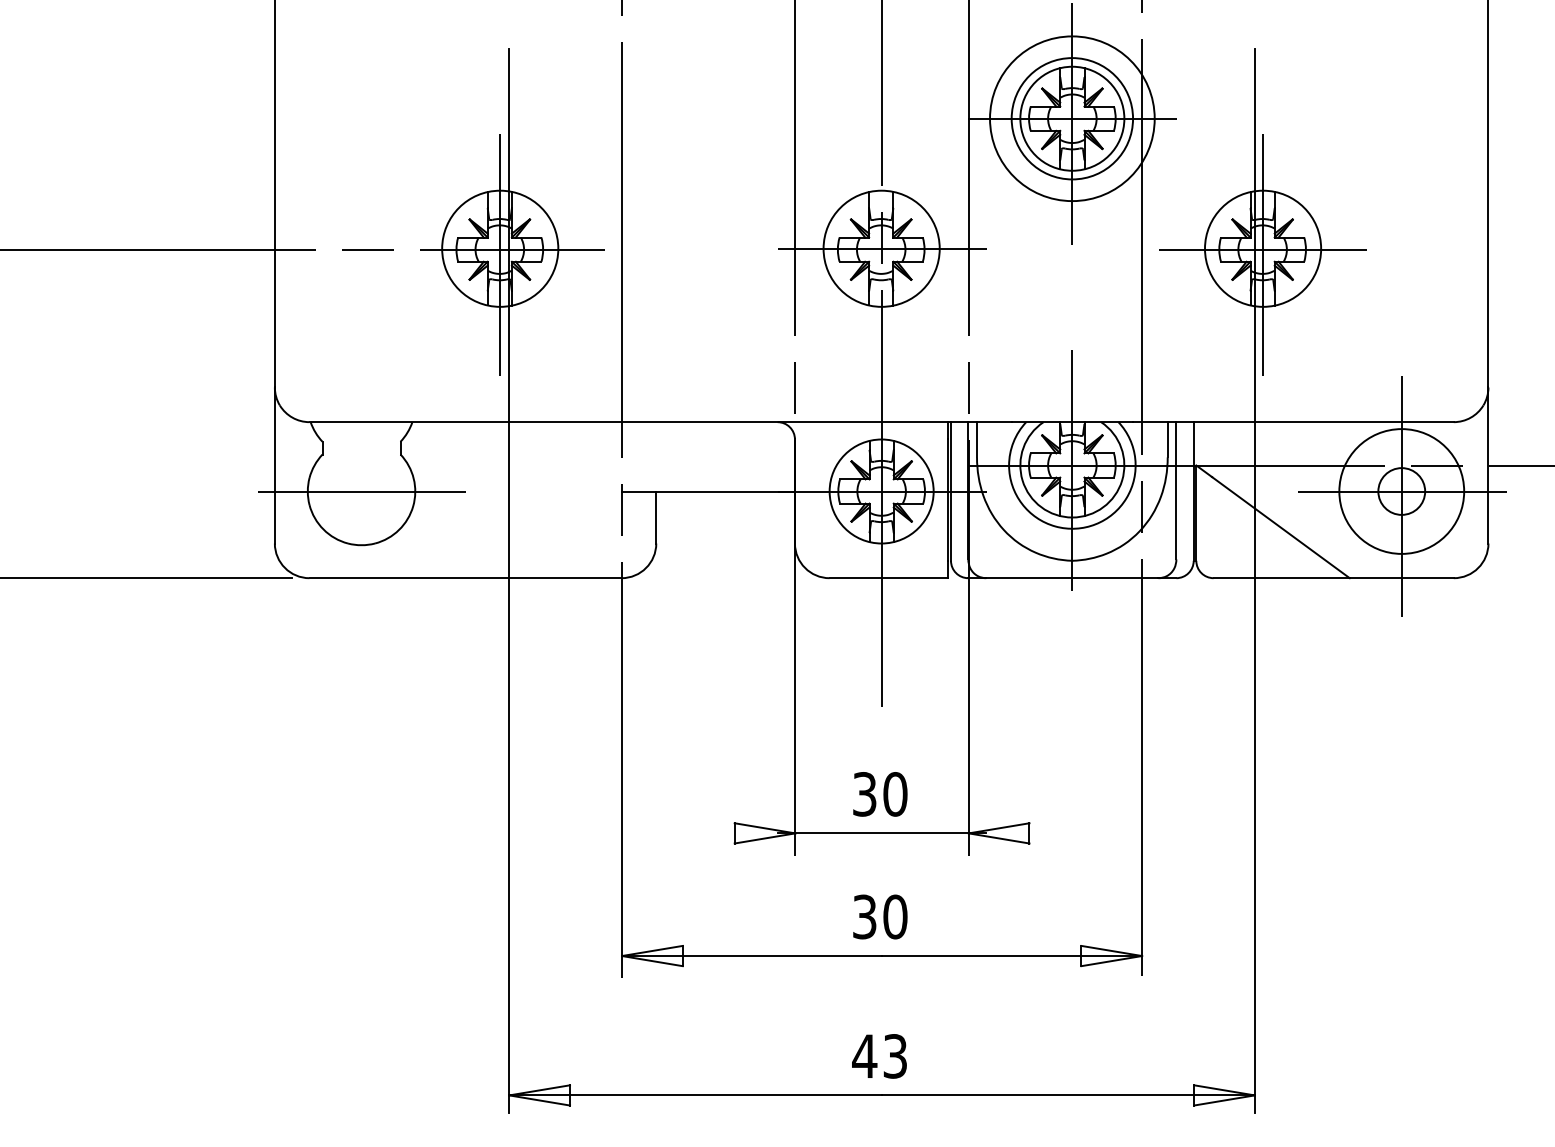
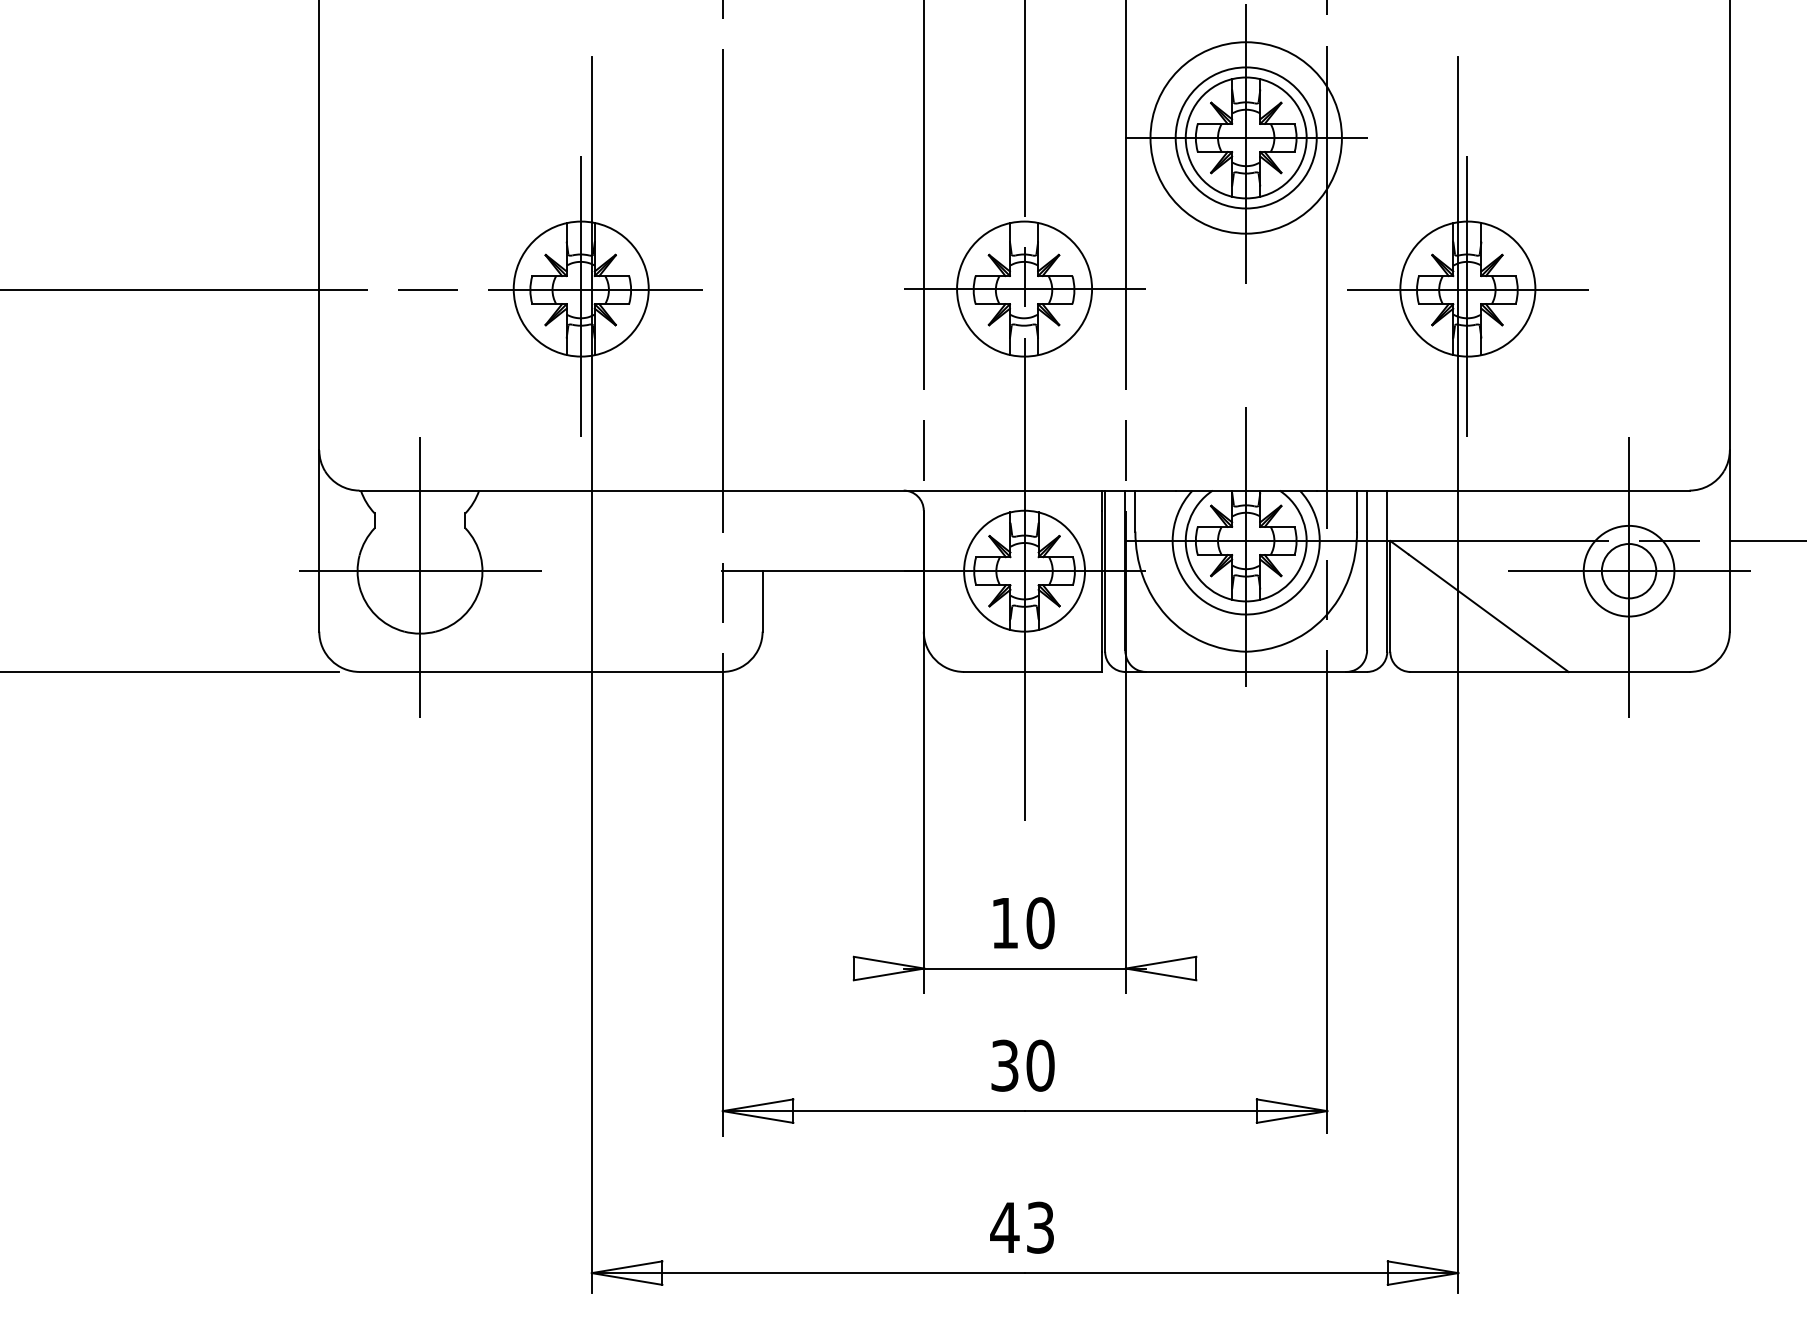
circle: (1401, 491) -> (1628, 571), size x0.62
line: (361, 496) -> (419, 577), added
text: (864, 794) -> (1004, 923), 30 -> 10

